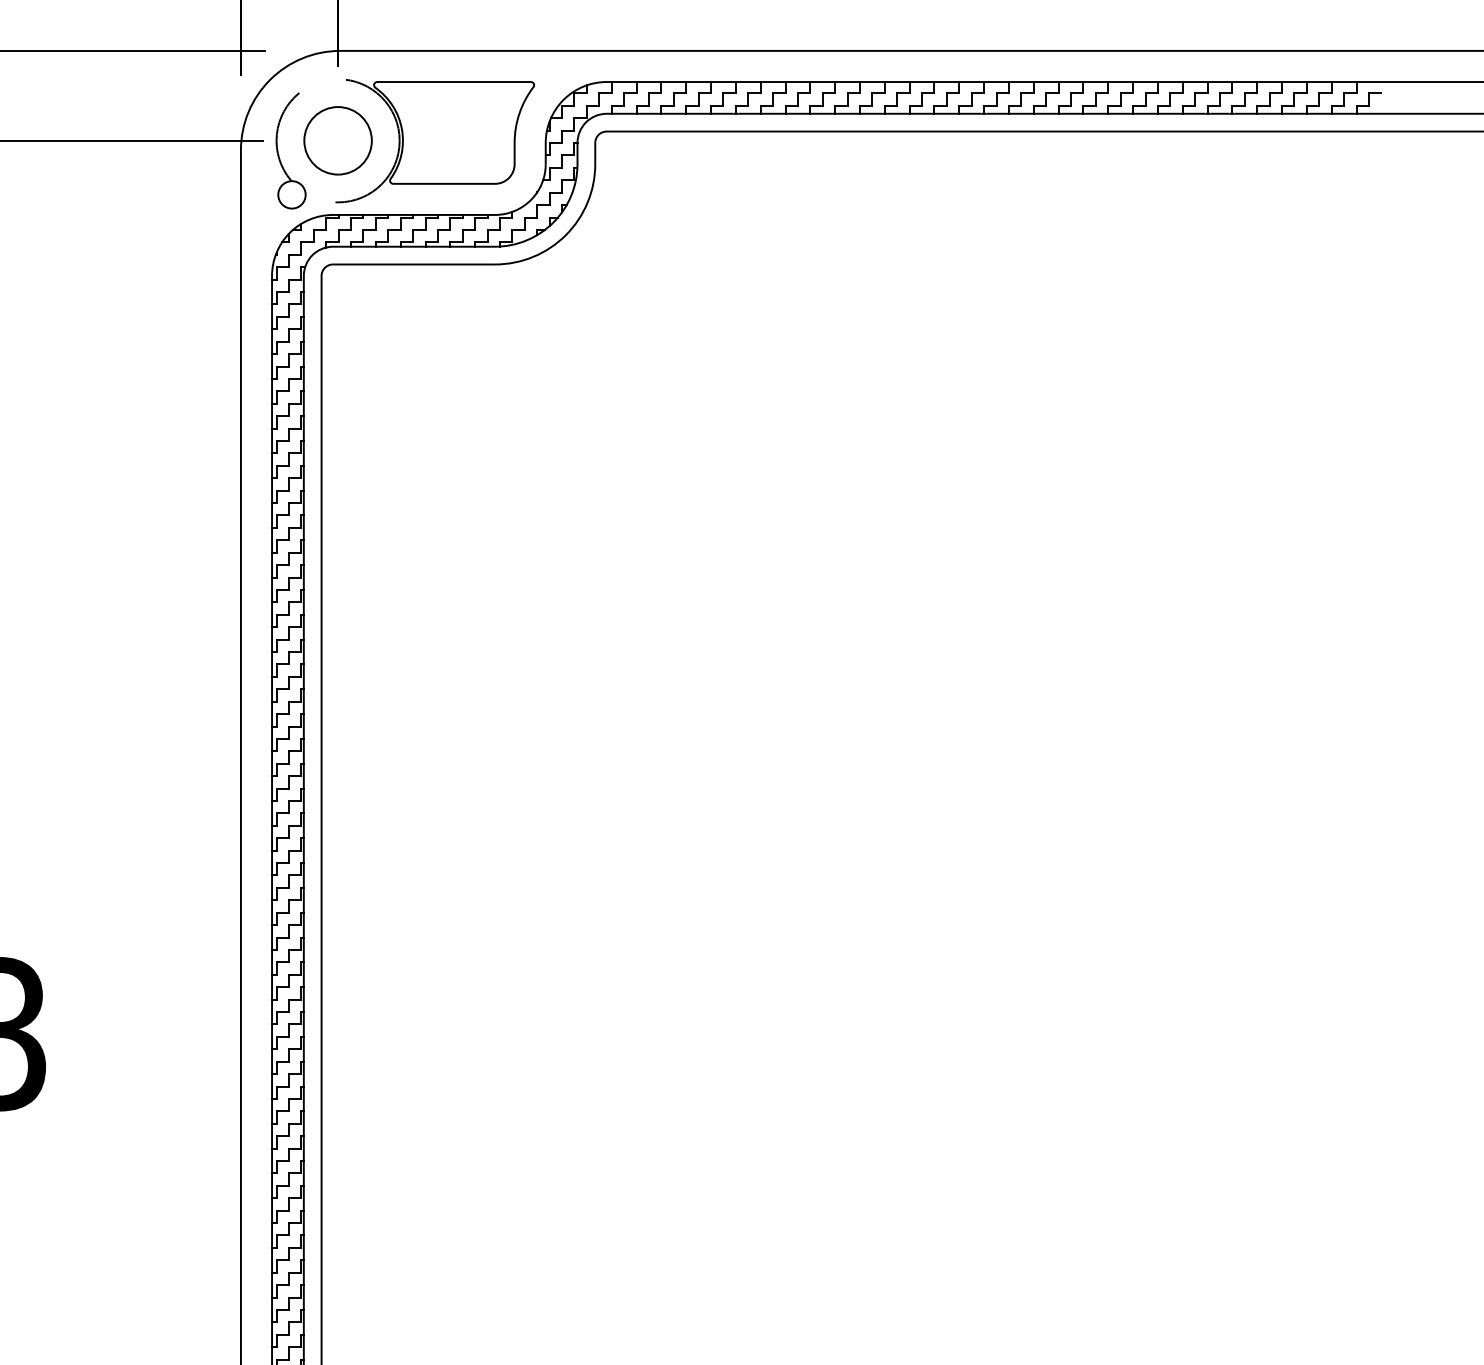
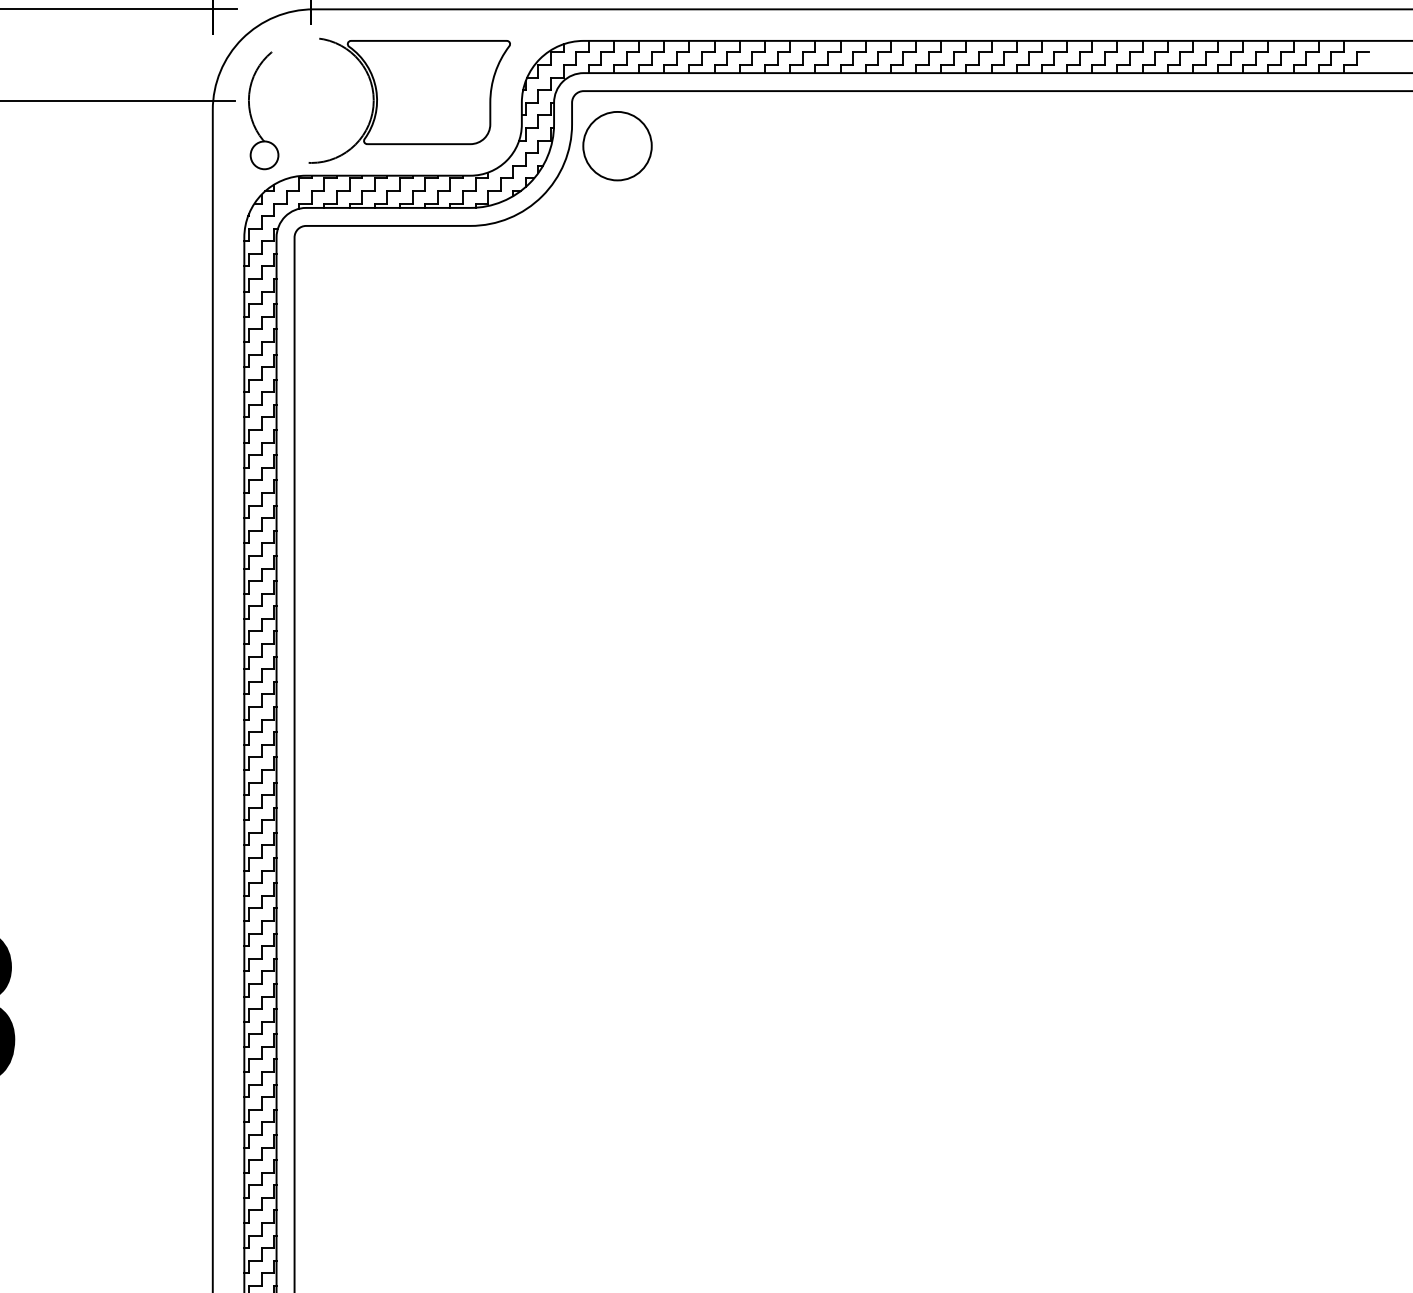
circle: (337, 140) -> (616, 145), moved

